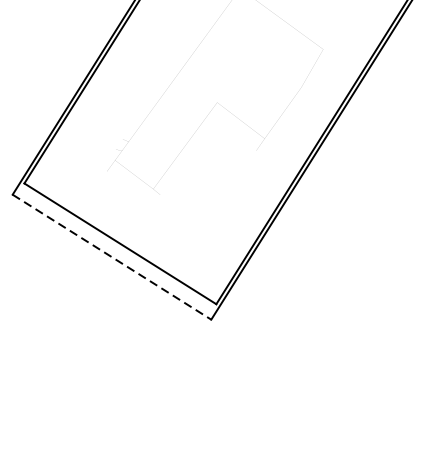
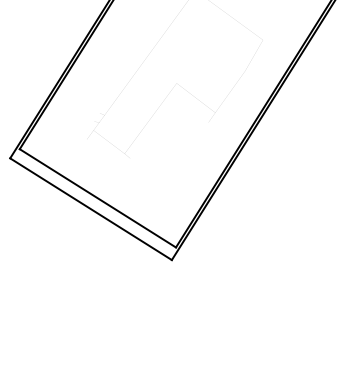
line: (112, 257) -> (91, 209), dashed -> solid

